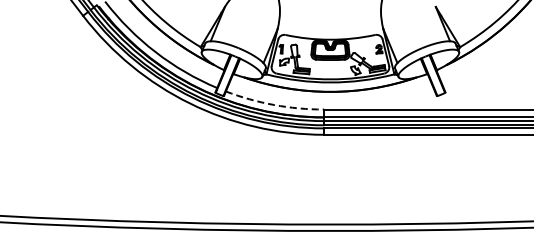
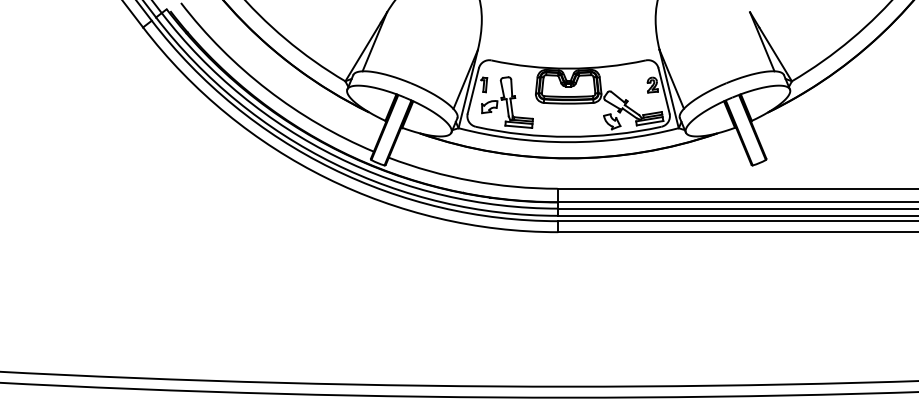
arc: (274, 105) -> (472, 181), dashed -> solid

